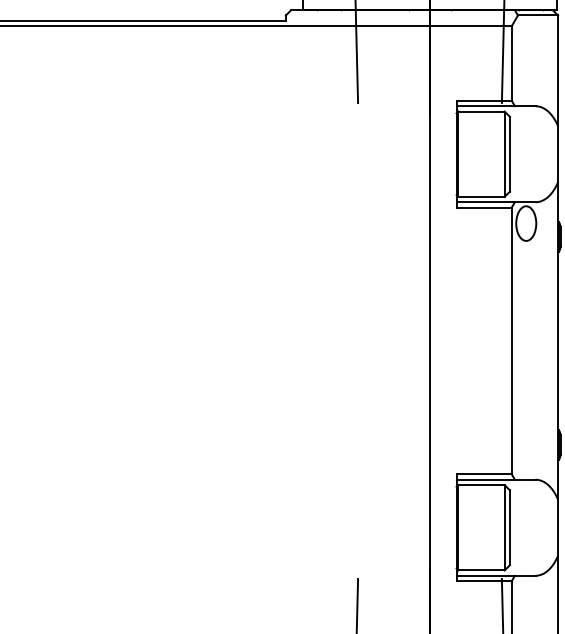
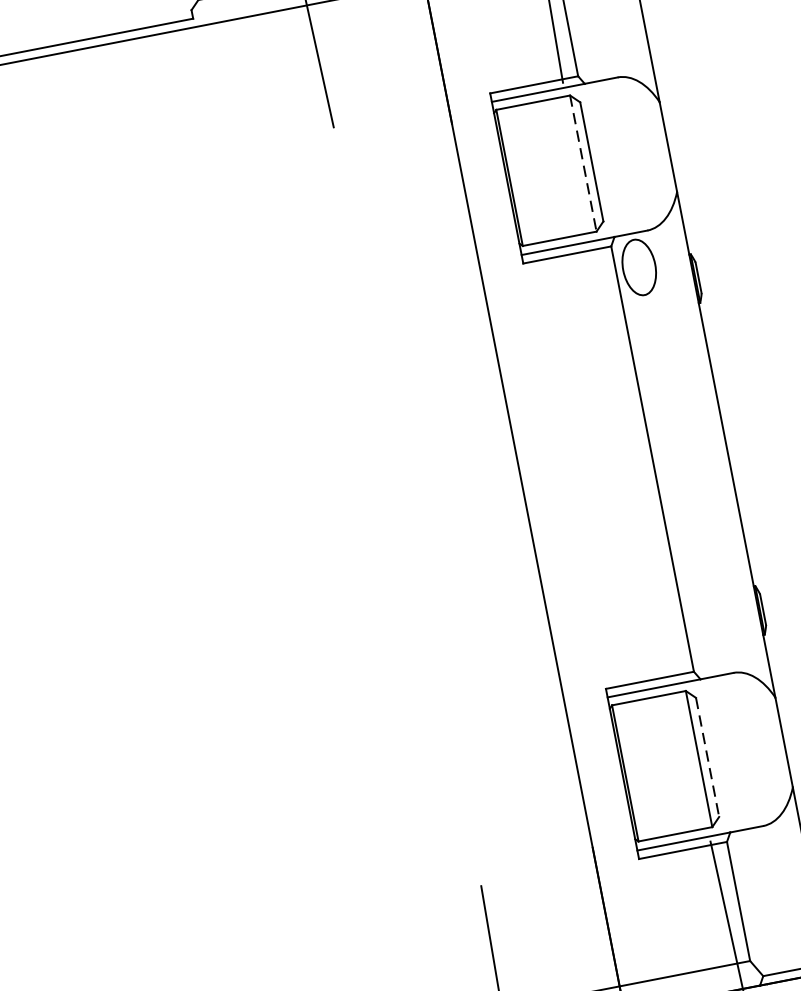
line: (504, 154) -> (583, 164), solid -> dashed
line: (509, 528) -> (707, 758), solid -> dashed

